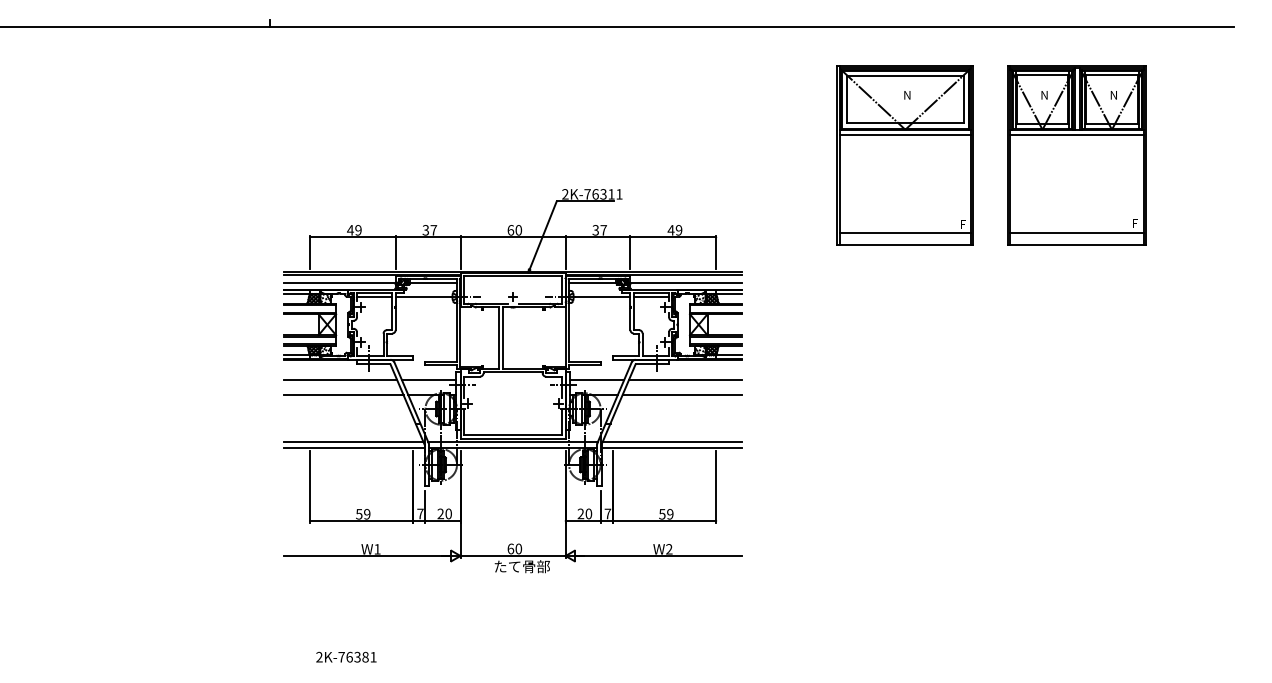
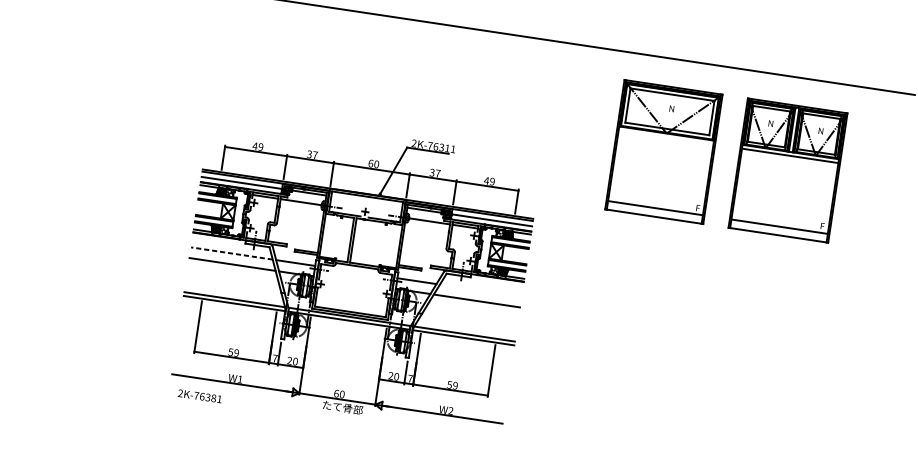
line: (905, 135) -> (666, 137), removed
line: (340, 380) -> (231, 253), solid -> dashed
line: (684, 380) -> (480, 290), removed
text: (346, 656) -> (200, 395), moved

